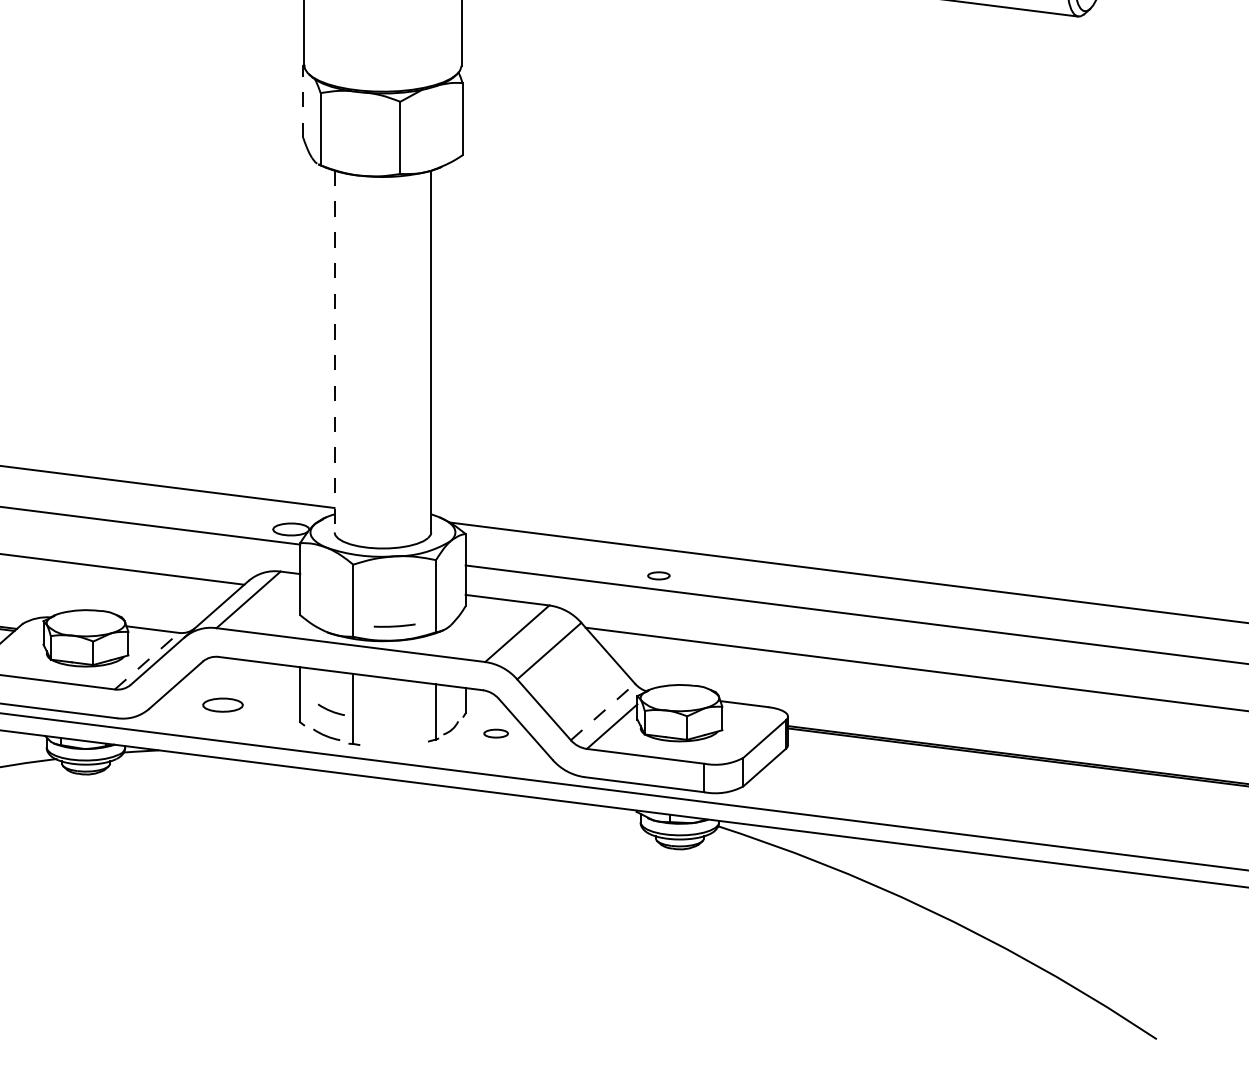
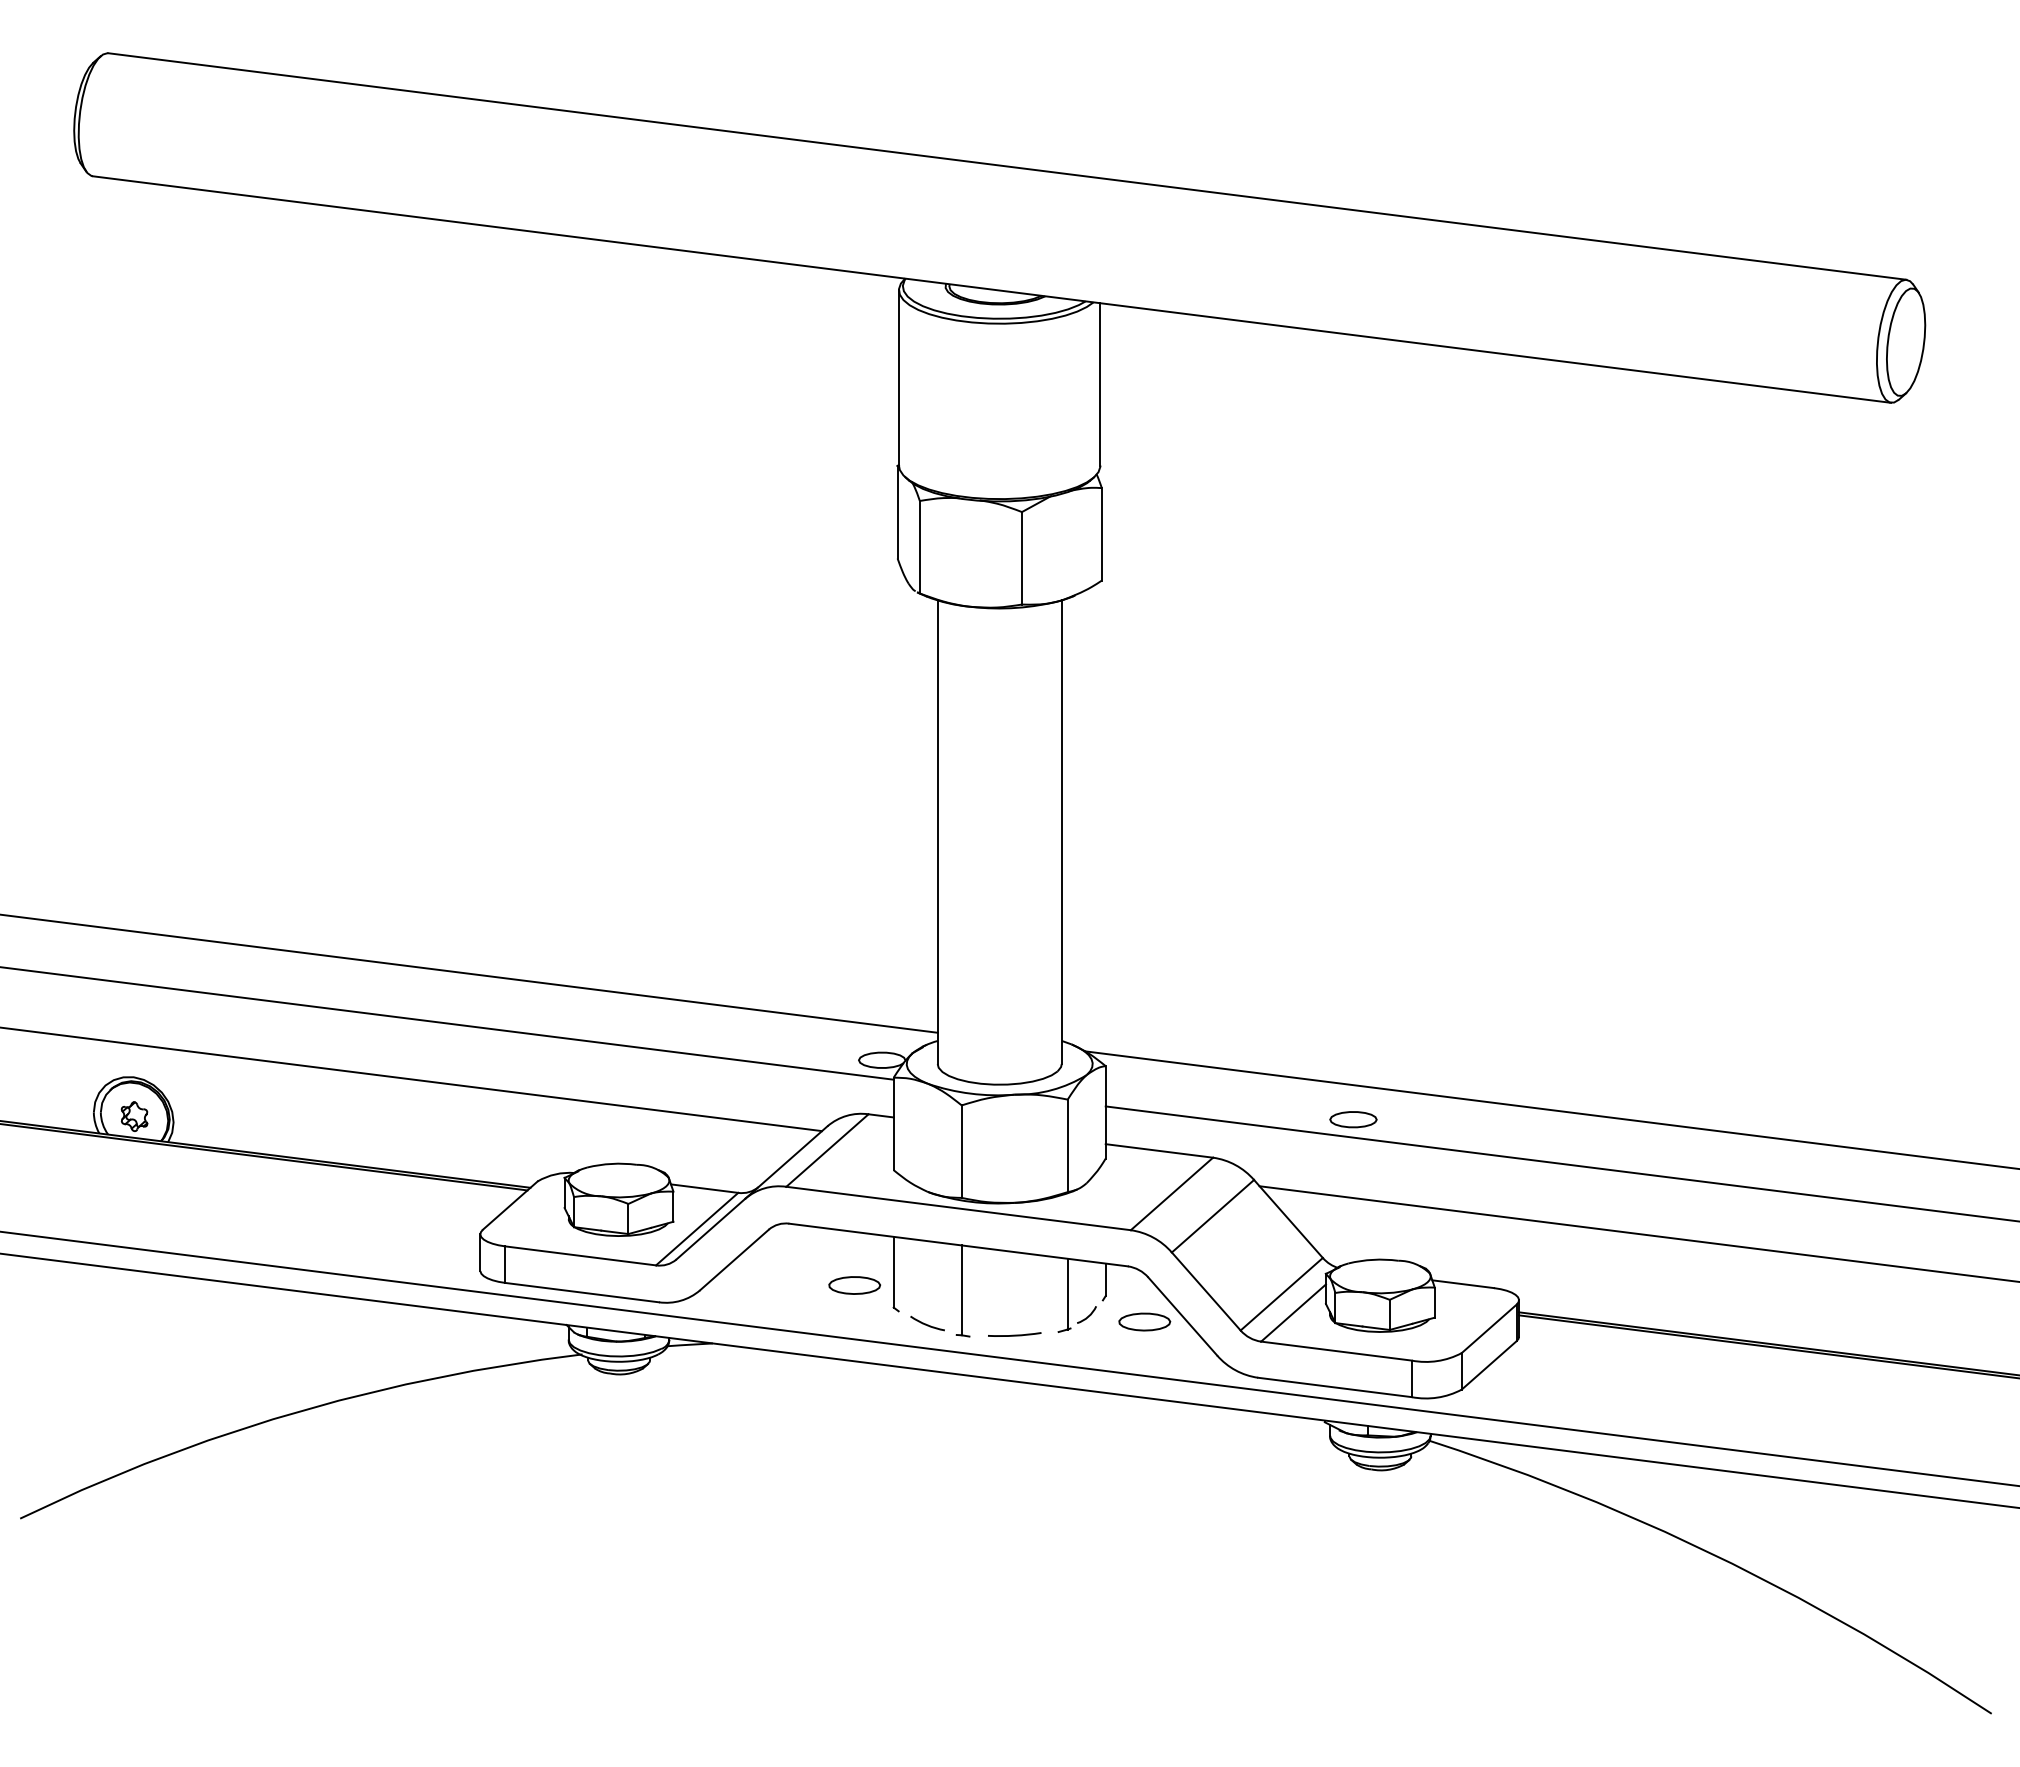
line: (303, 101) -> (897, 511), dashed -> solid
line: (334, 351) -> (937, 832), dashed -> solid
part: (658, 575) -> (1353, 1119), size x1.67
arc: (394, 625) -> (1014, 1334), moved
line: (147, 661) -> (697, 1229), dashed -> solid
part: (222, 705) -> (854, 1285), moved
arc: (330, 709) -> (932, 1291), removed
line: (602, 712) -> (1281, 1294), dashed -> solid
part: (495, 733) -> (1144, 1321), size x1.67

